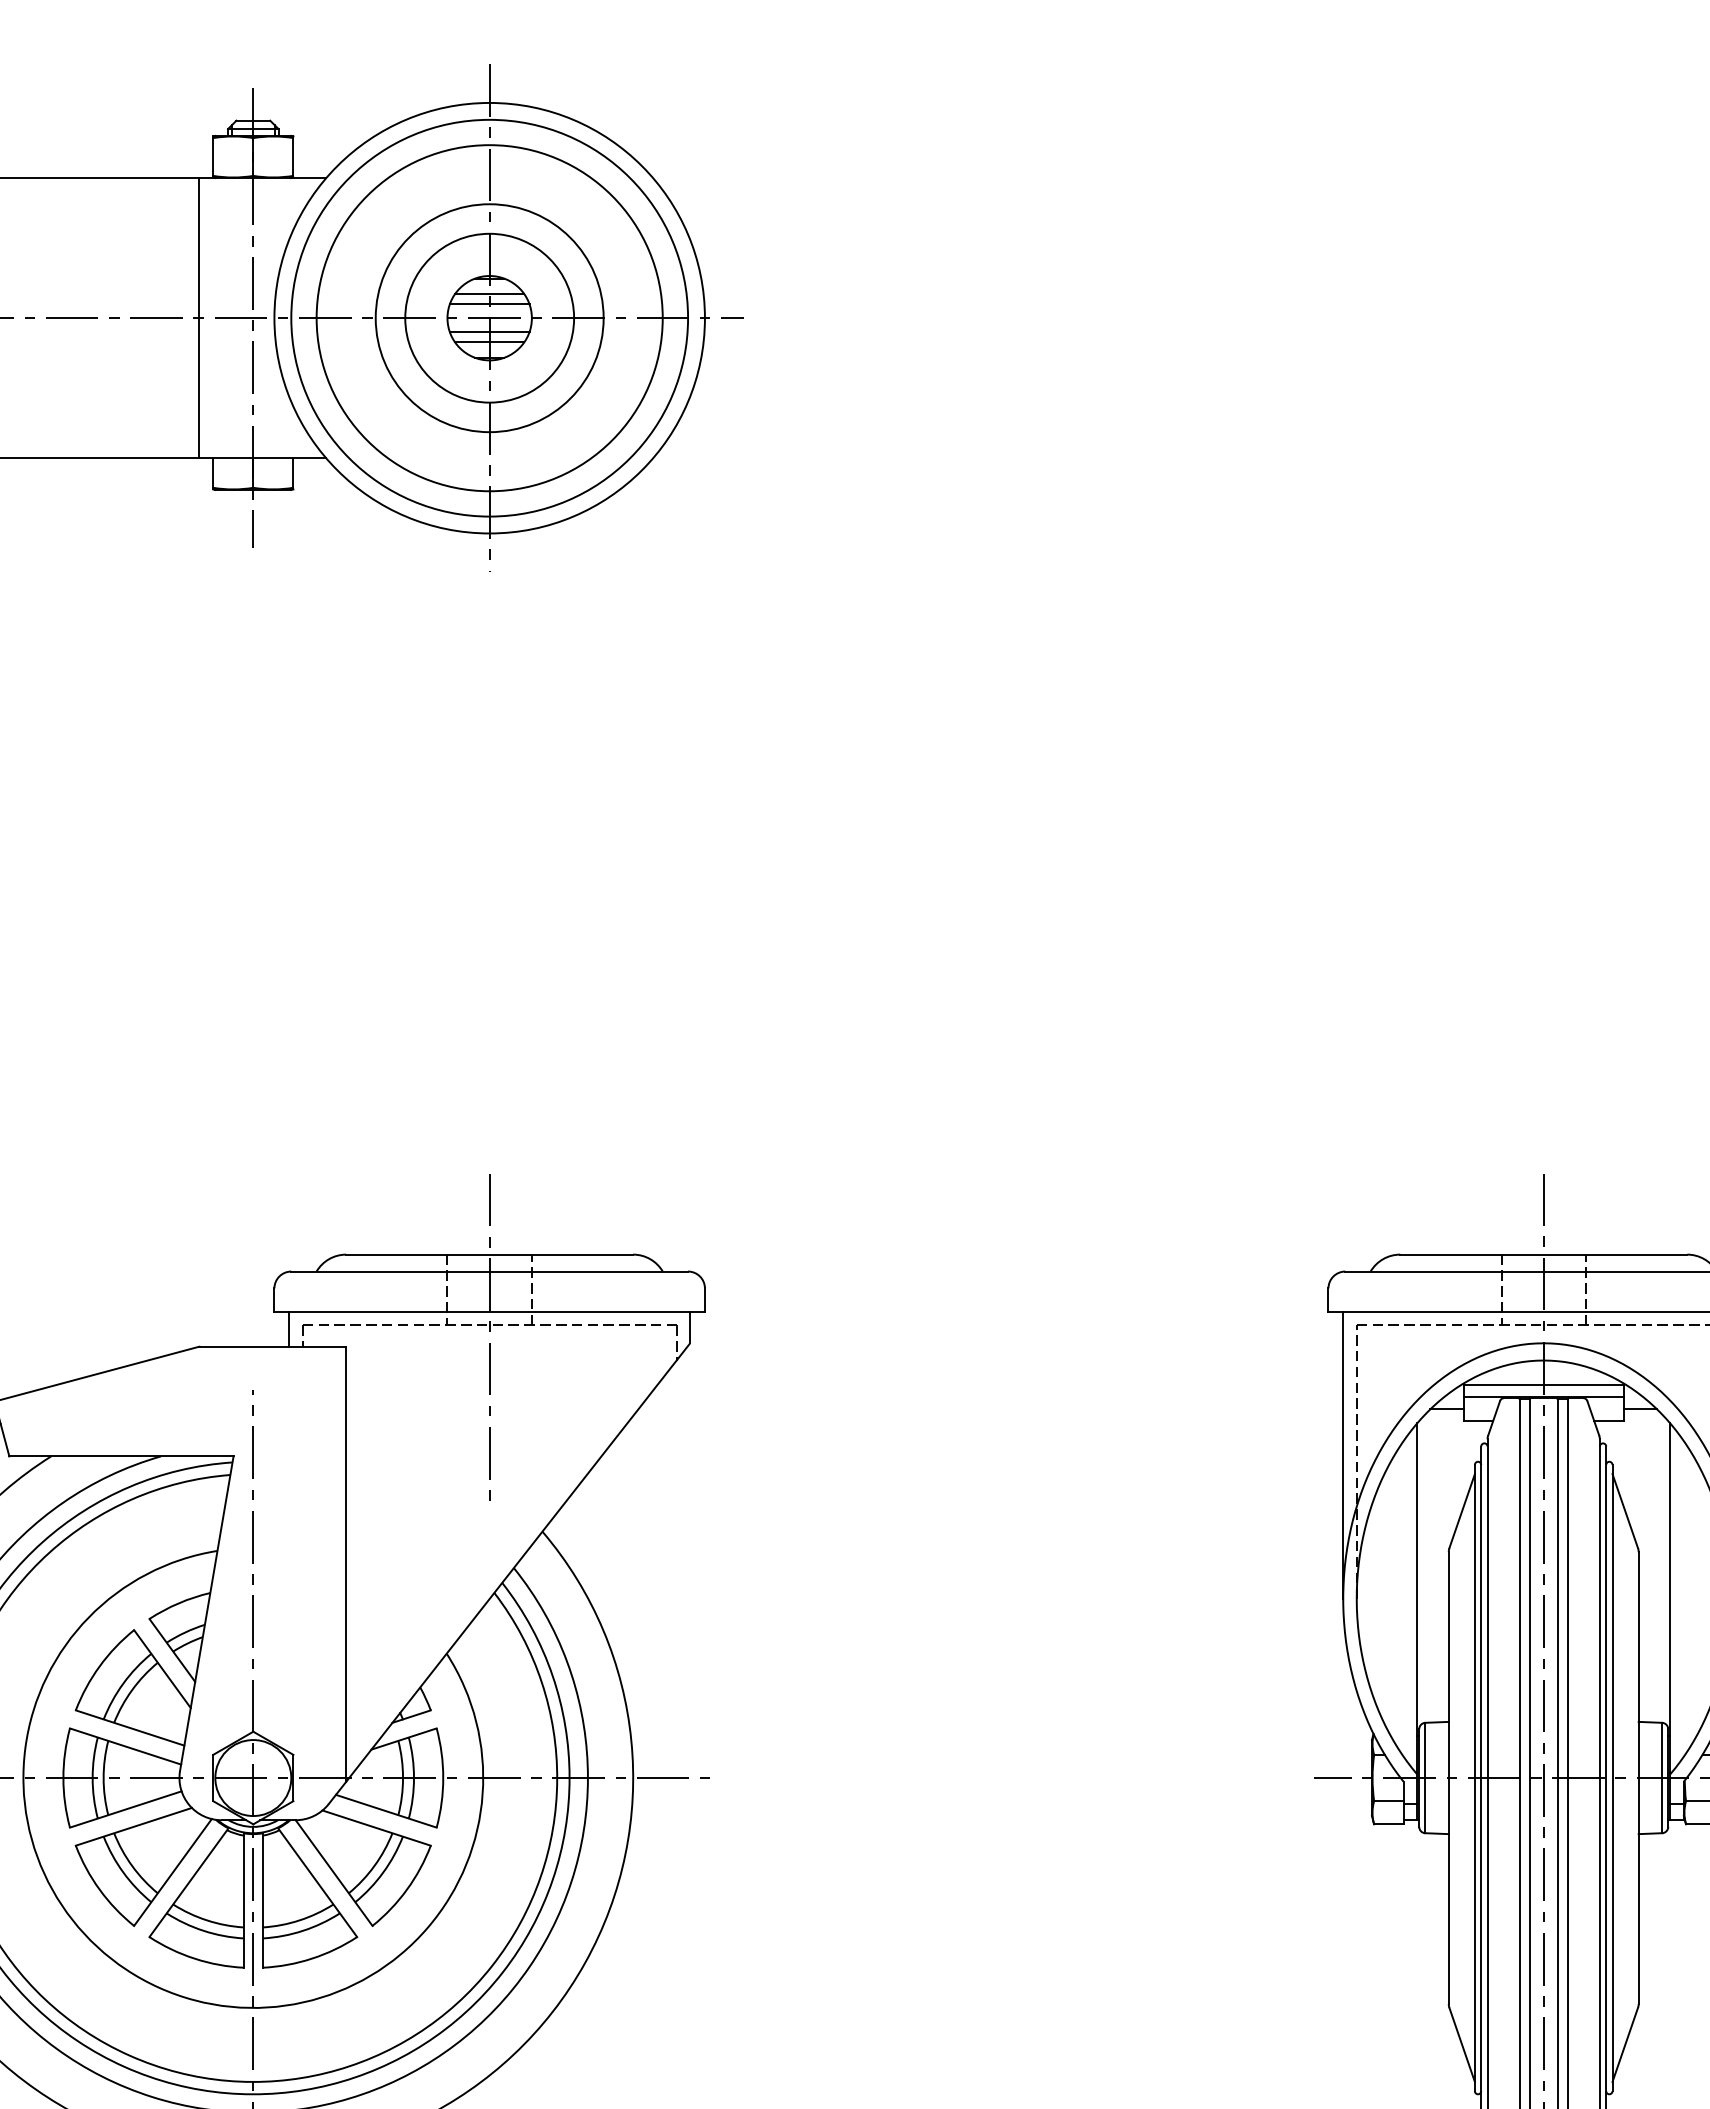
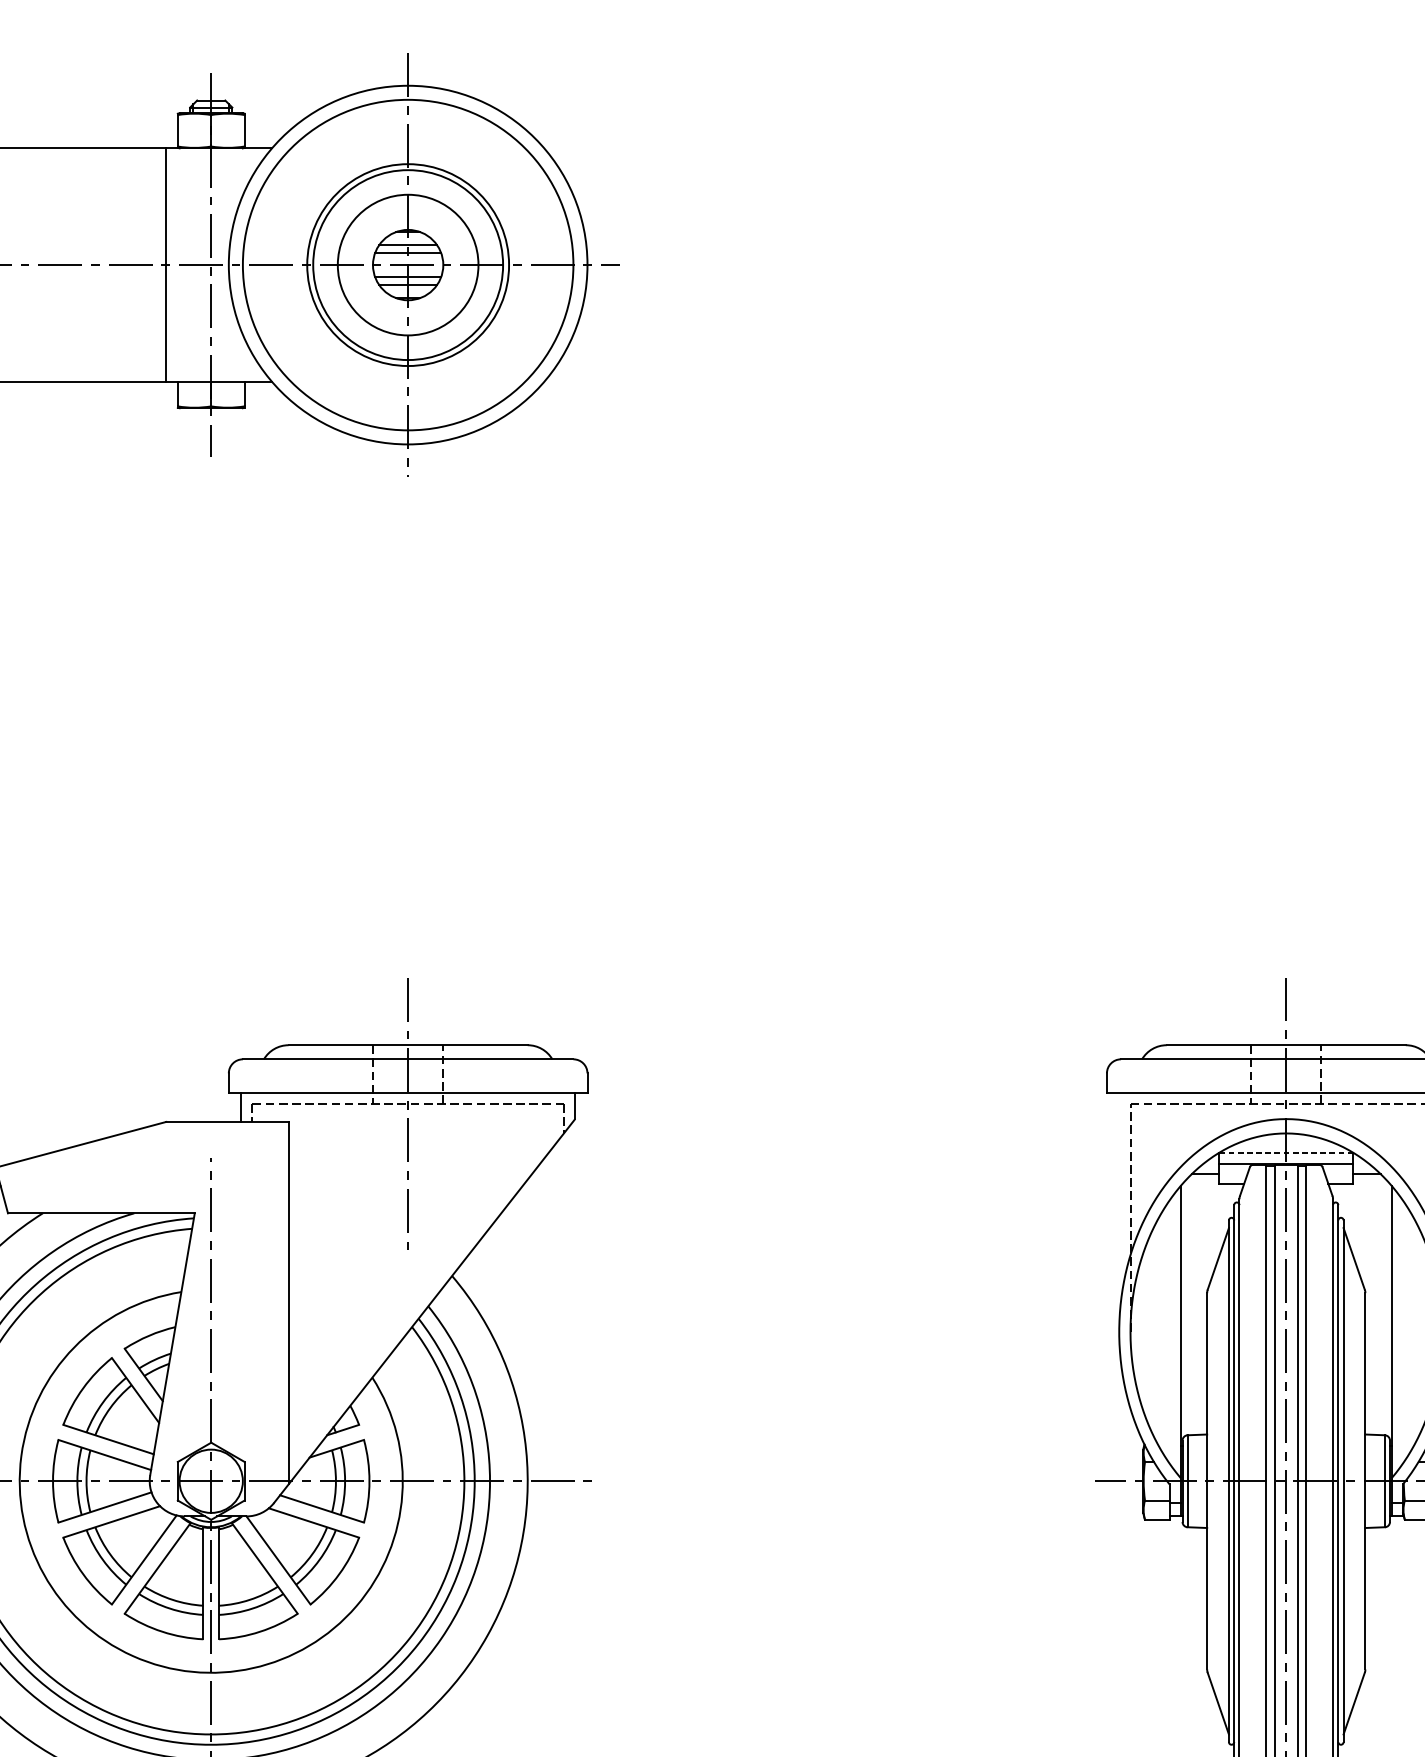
circle: (489, 318) -> (408, 265), size x0.7
line: (1544, 1384) -> (1286, 1153), solid -> dashed
line: (1343, 1454) -> (1119, 1211), removed

